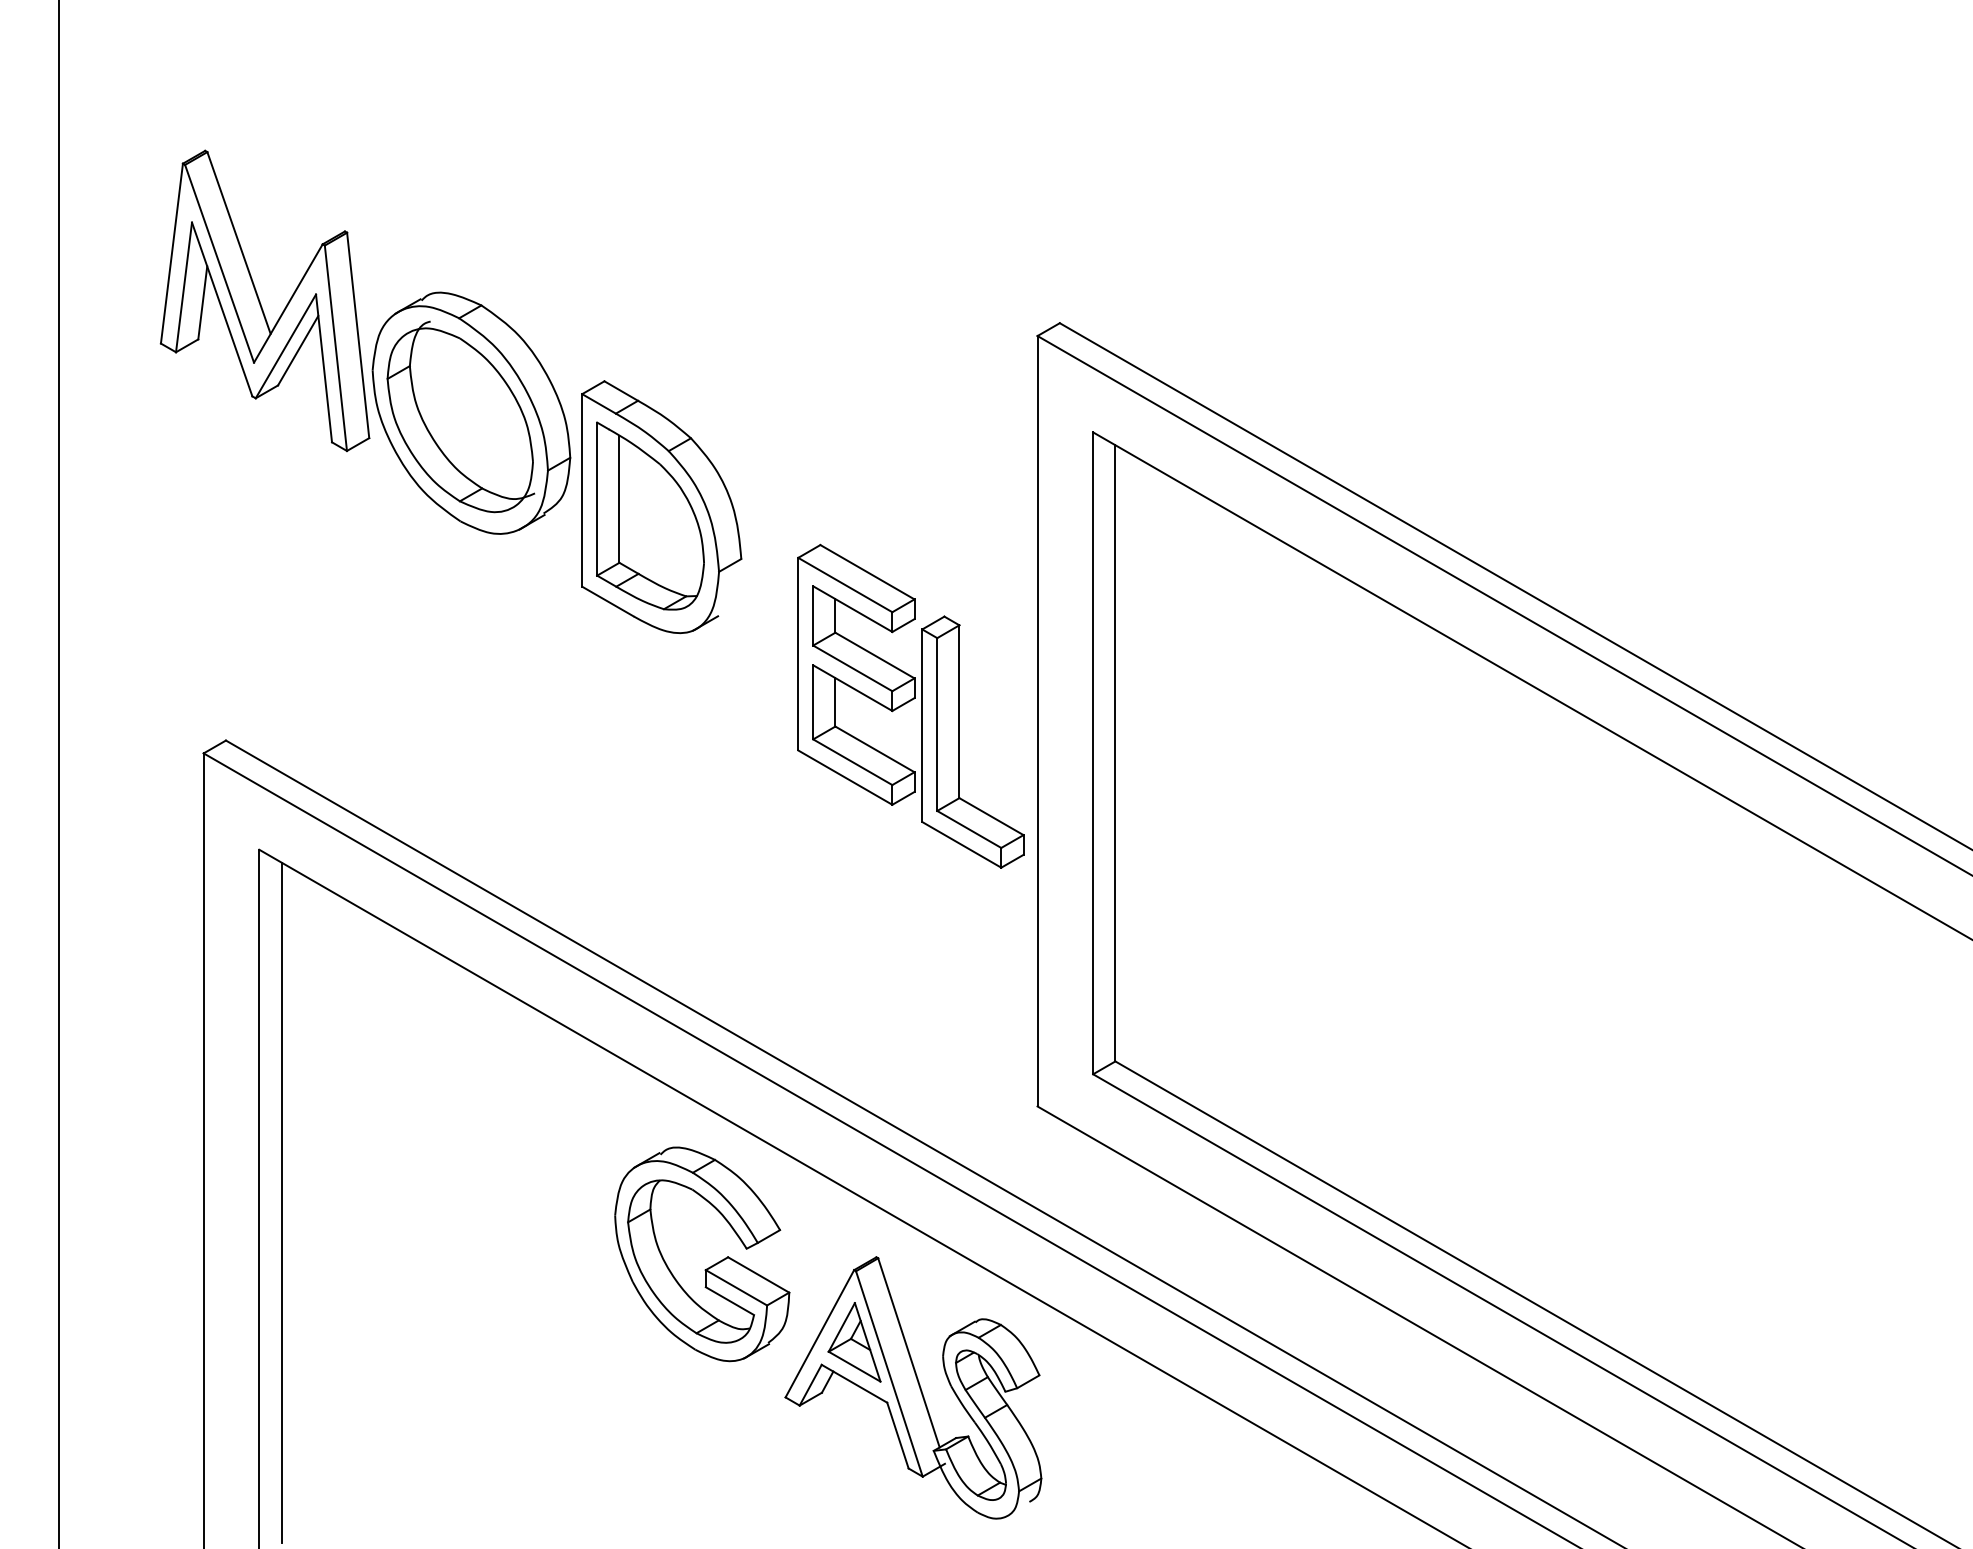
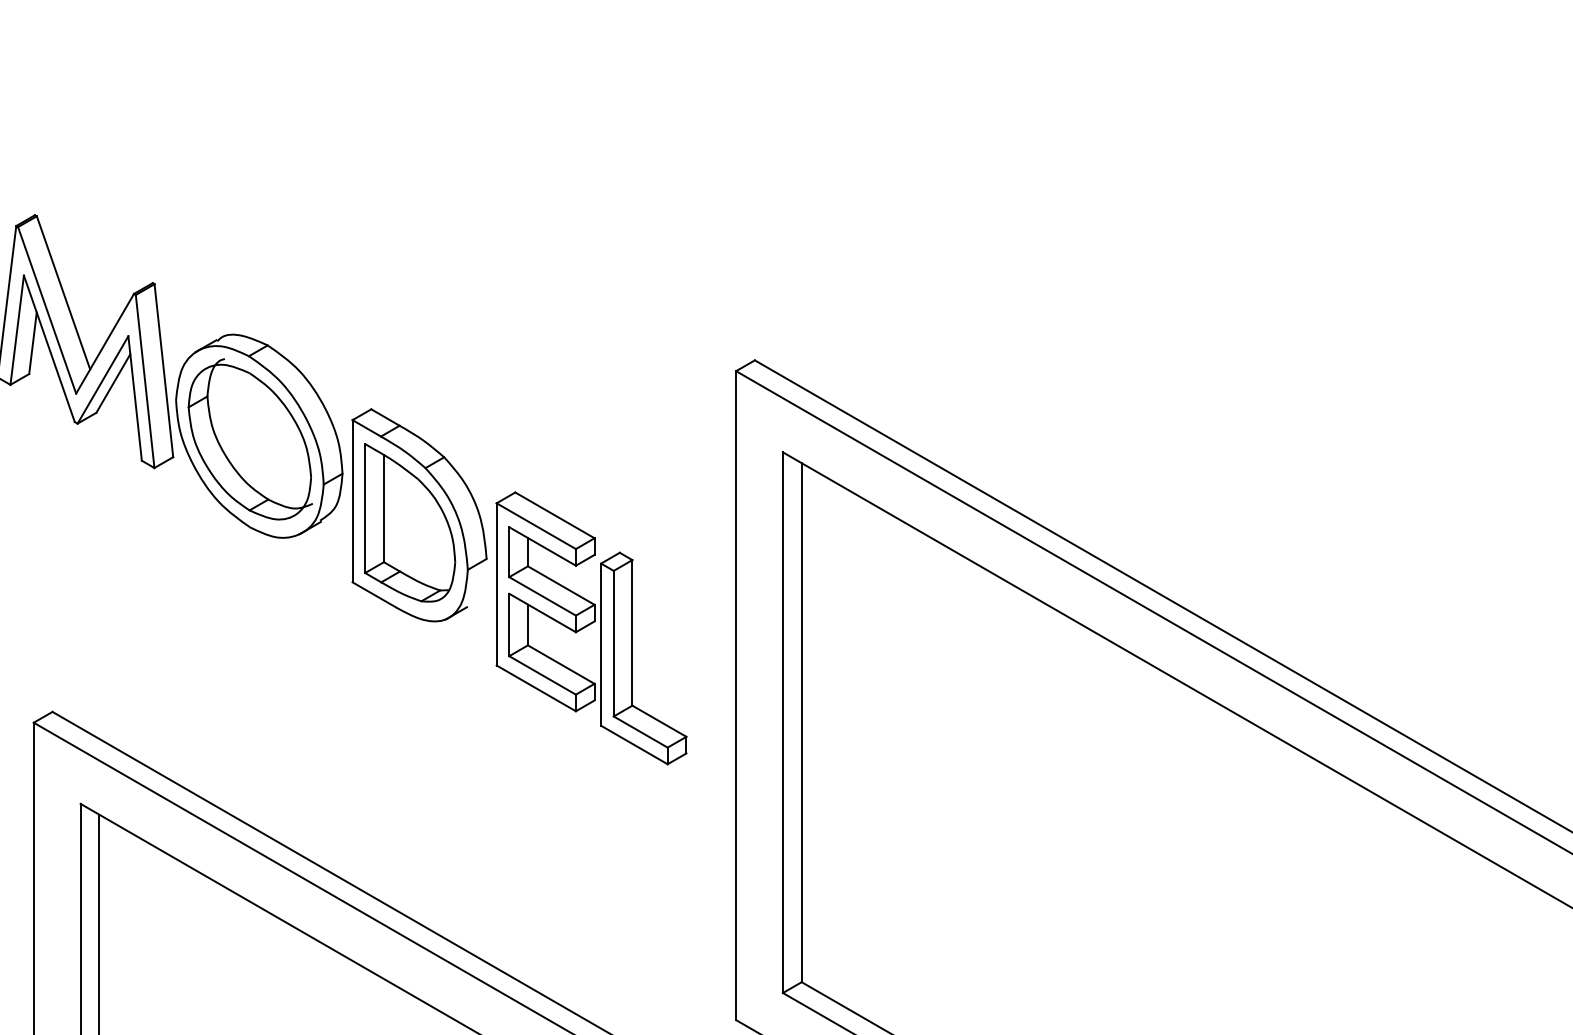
part: (910, 705) -> (591, 627), moved

